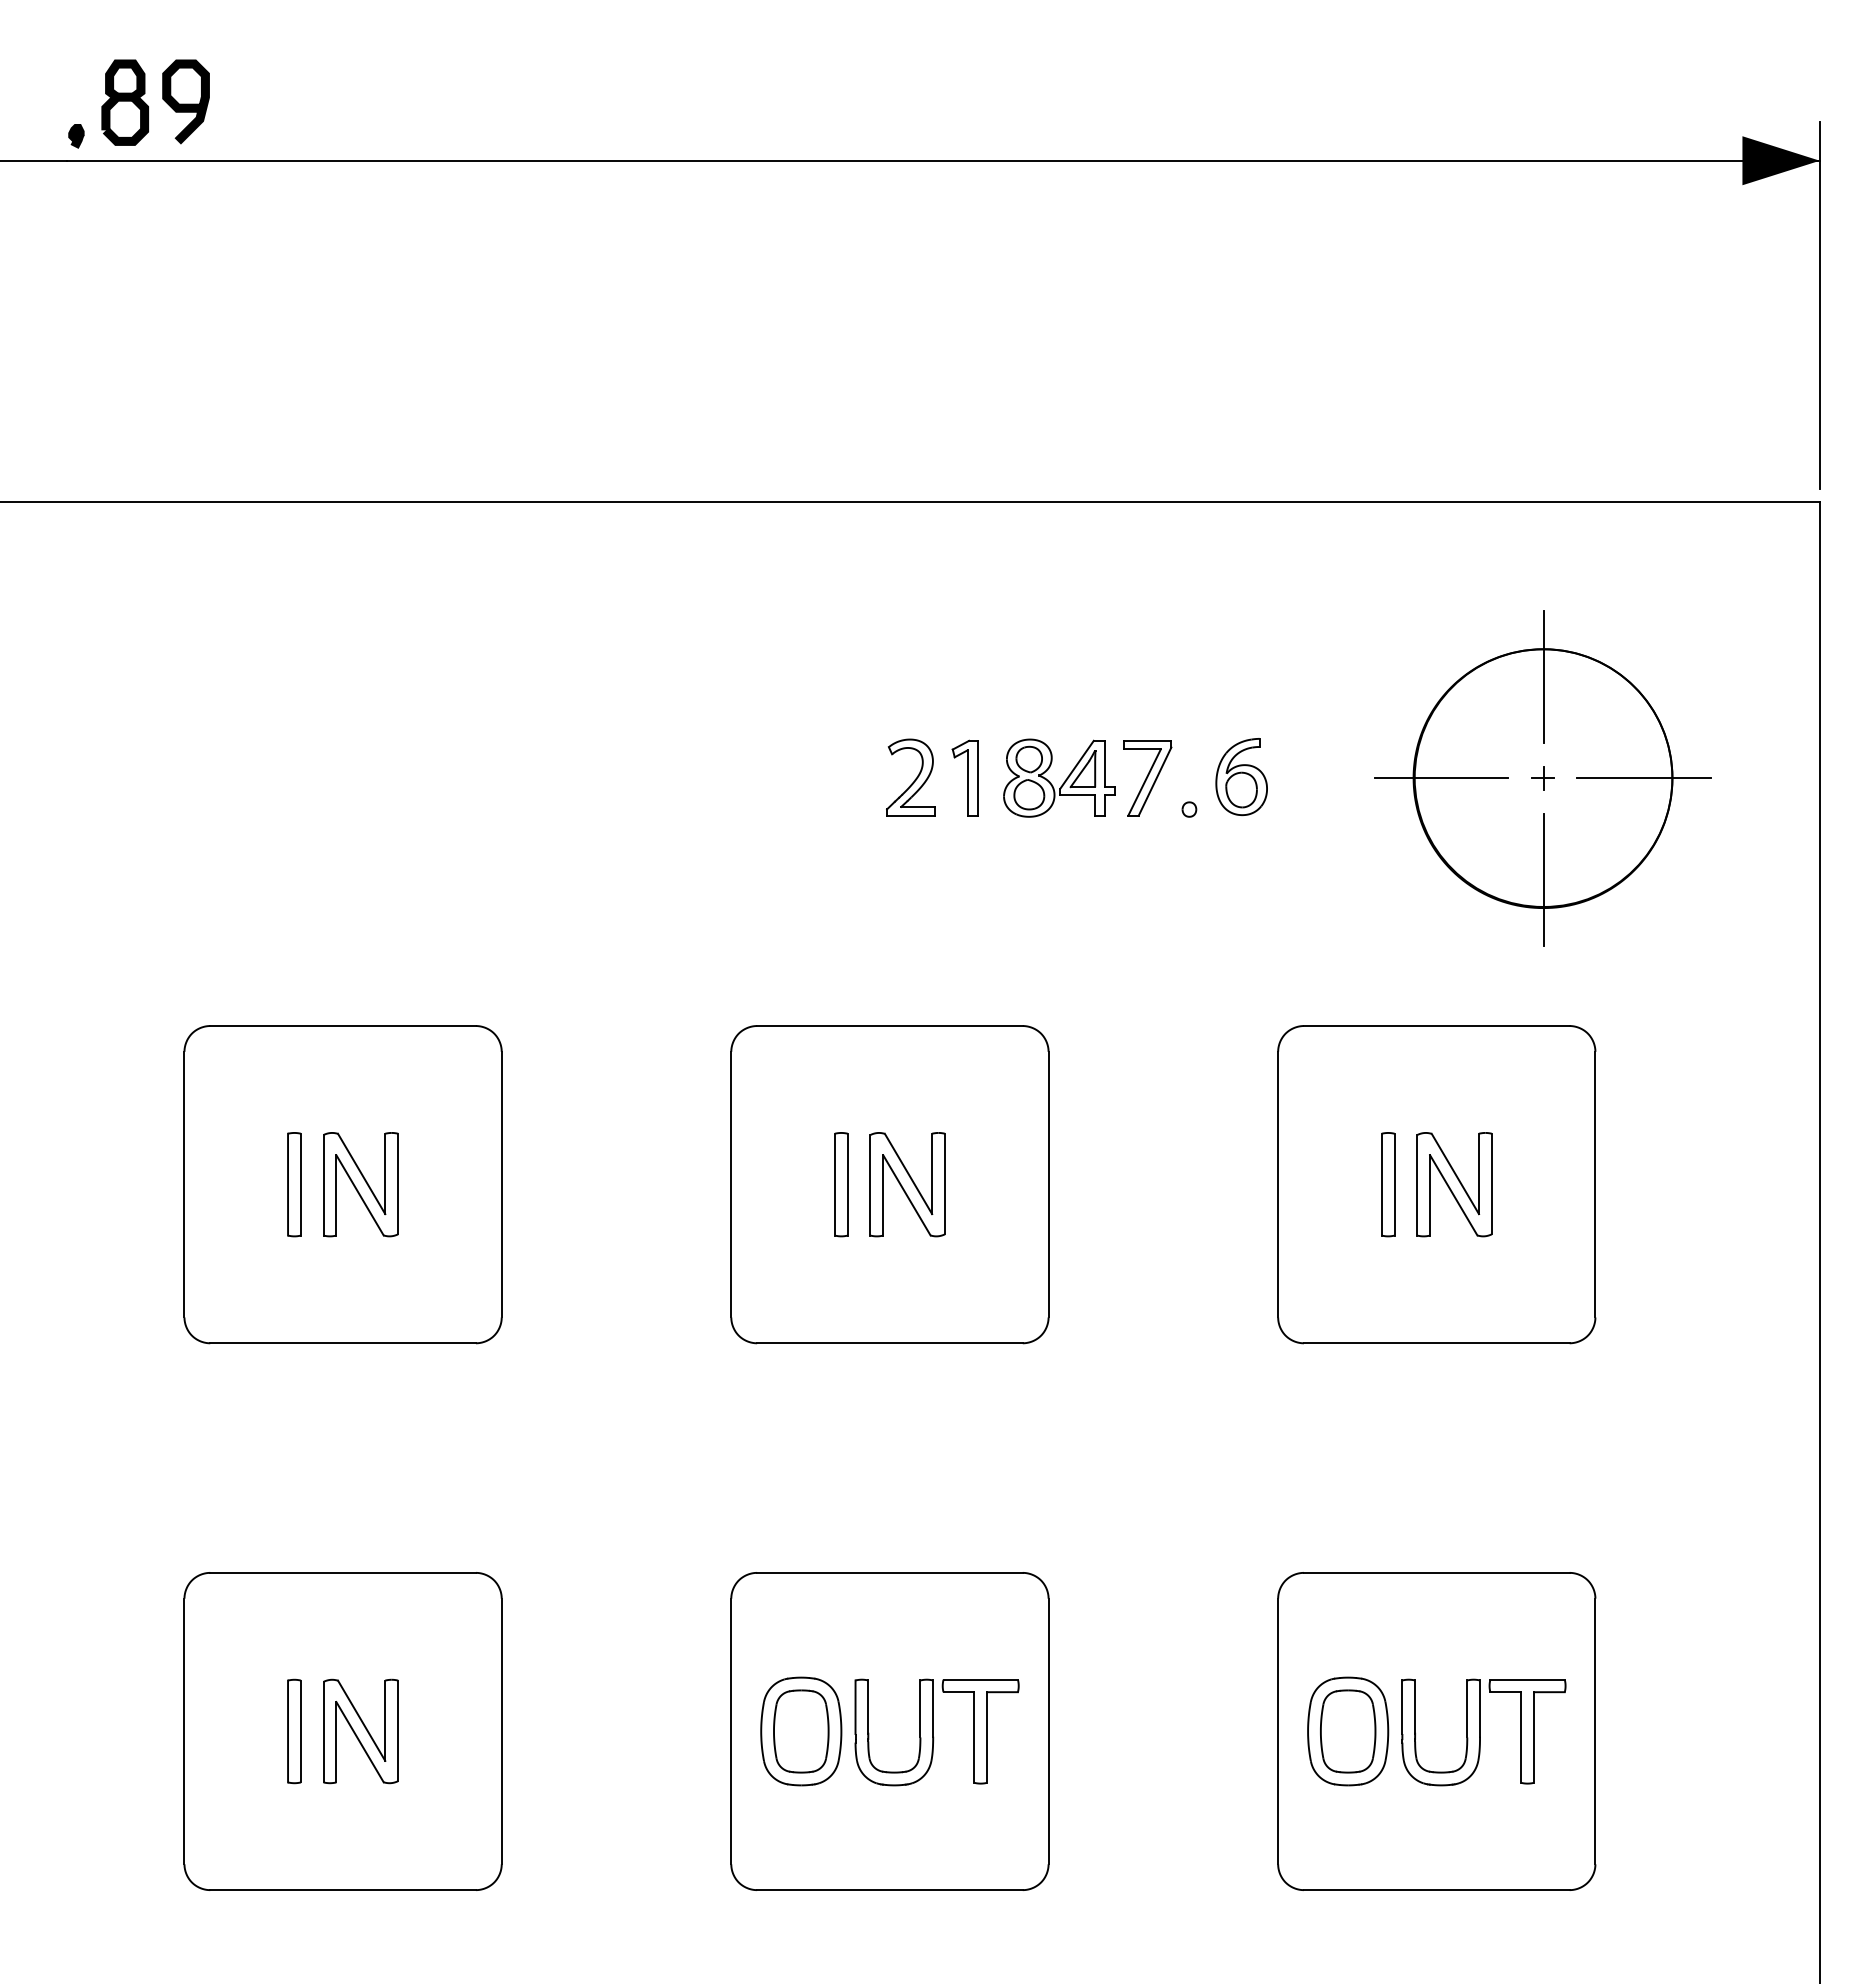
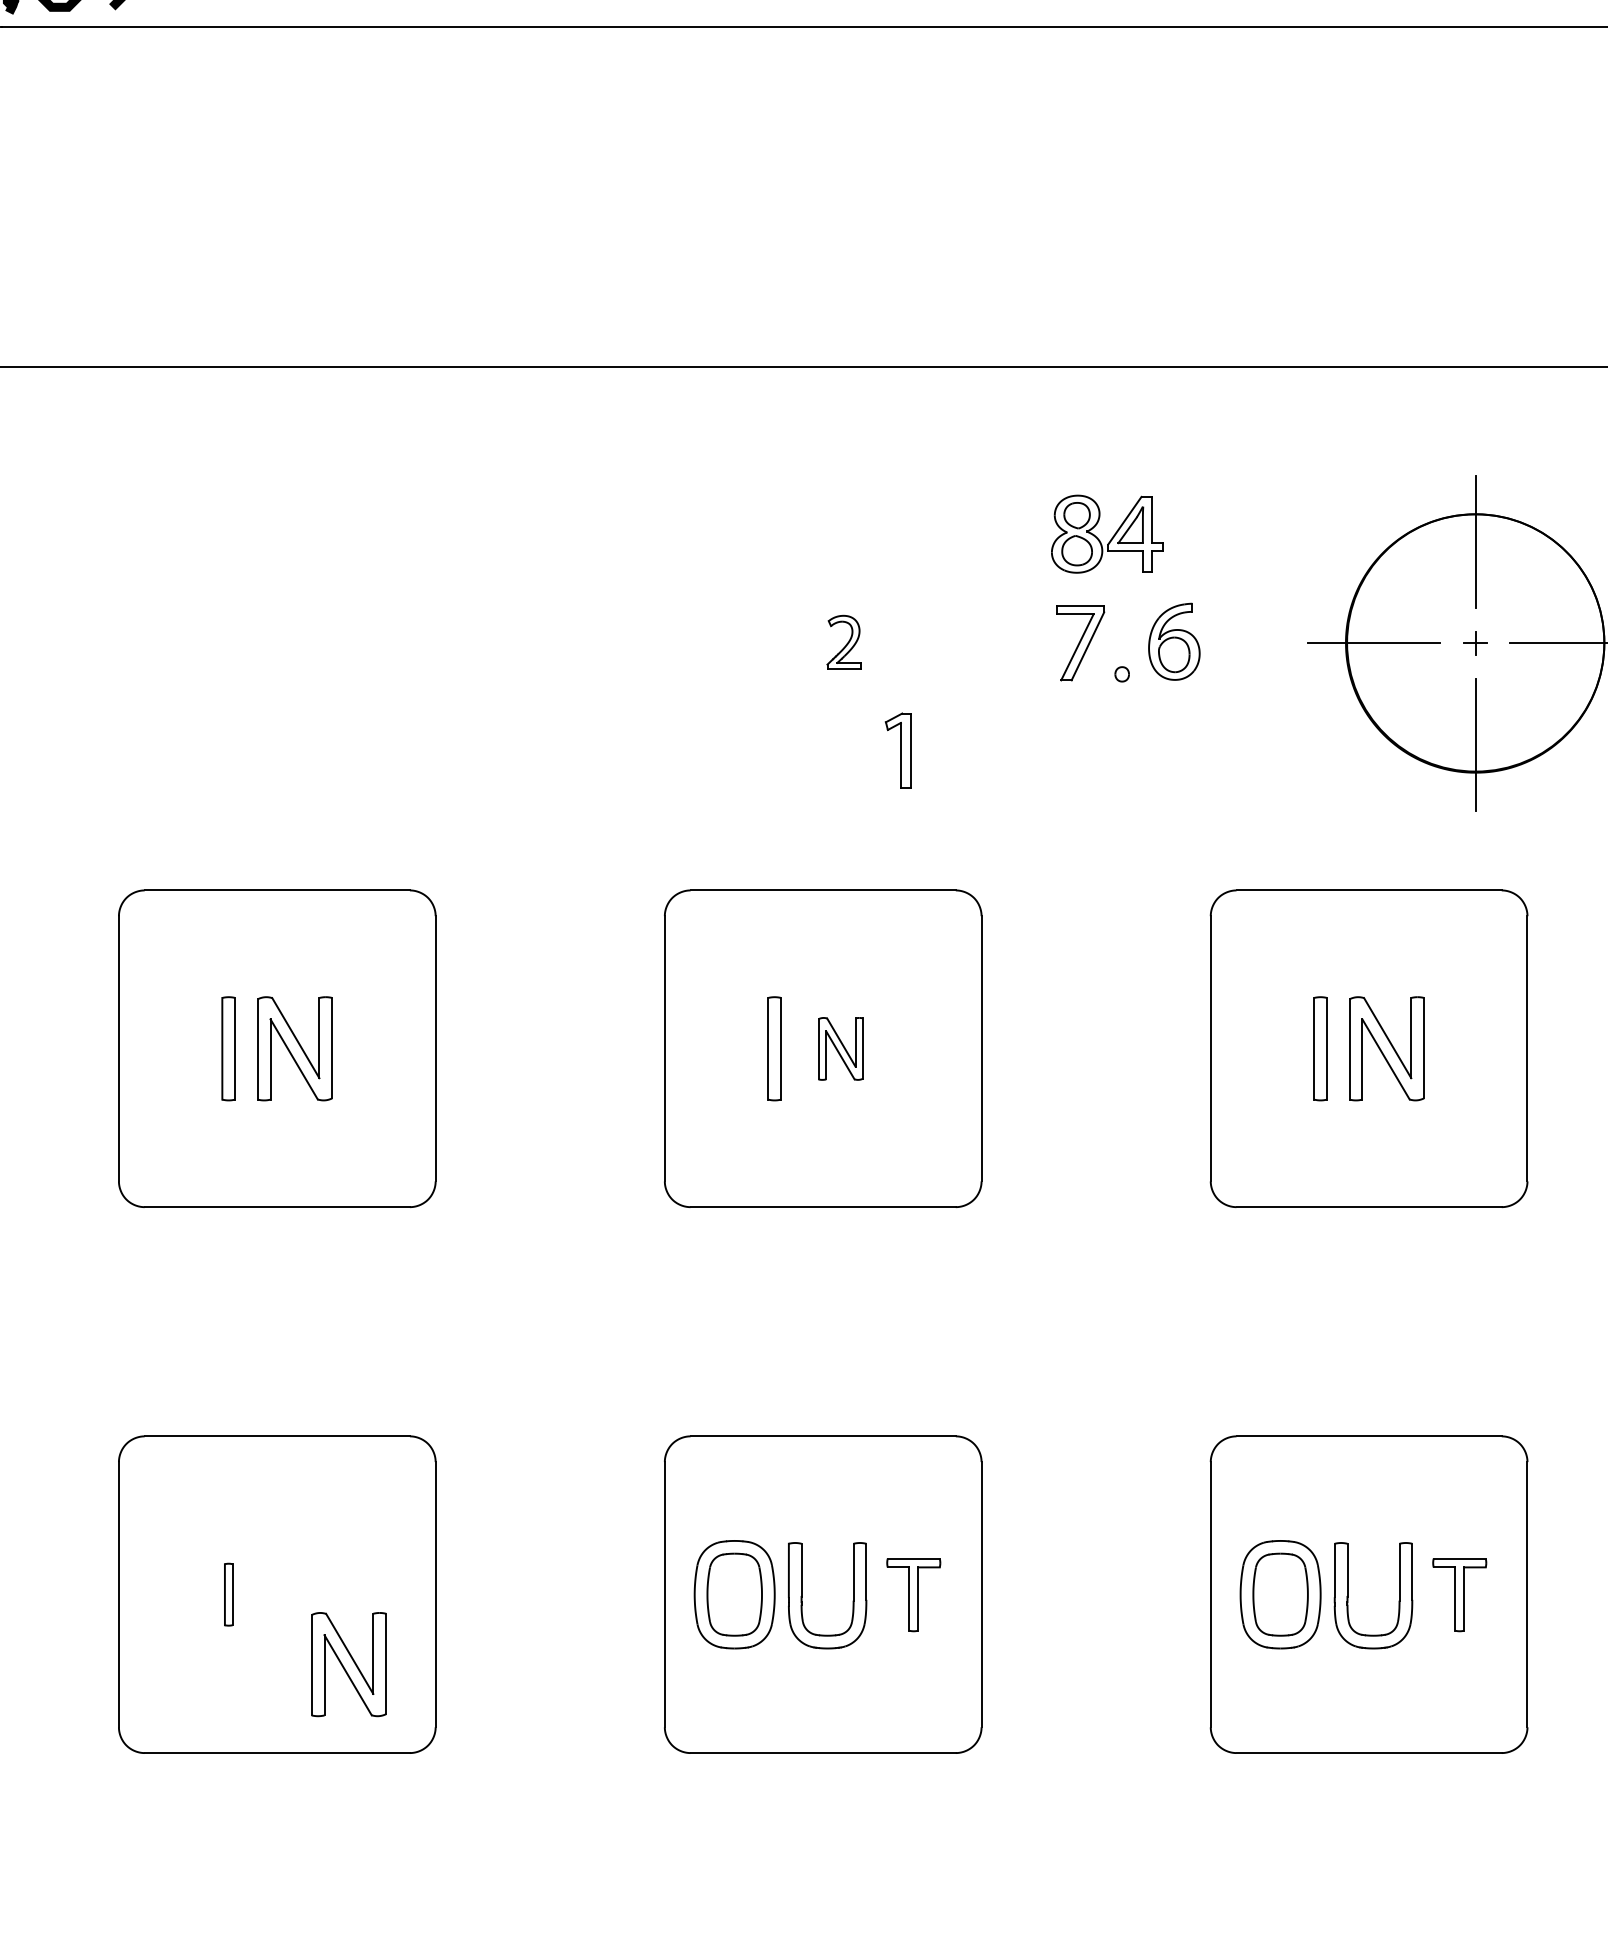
part: (910, 777) -> (843, 642), size x0.7
part: (964, 777) -> (897, 750), moved
part: (1059, 777) -> (1107, 533), moved
part: (907, 1184) -> (840, 1048), size x0.6
part: (294, 1731) -> (228, 1594), size x0.6
part: (360, 1731) -> (348, 1664), moved
part: (980, 1731) -> (913, 1594), size x0.7
part: (1527, 1731) -> (1459, 1594), size x0.7

